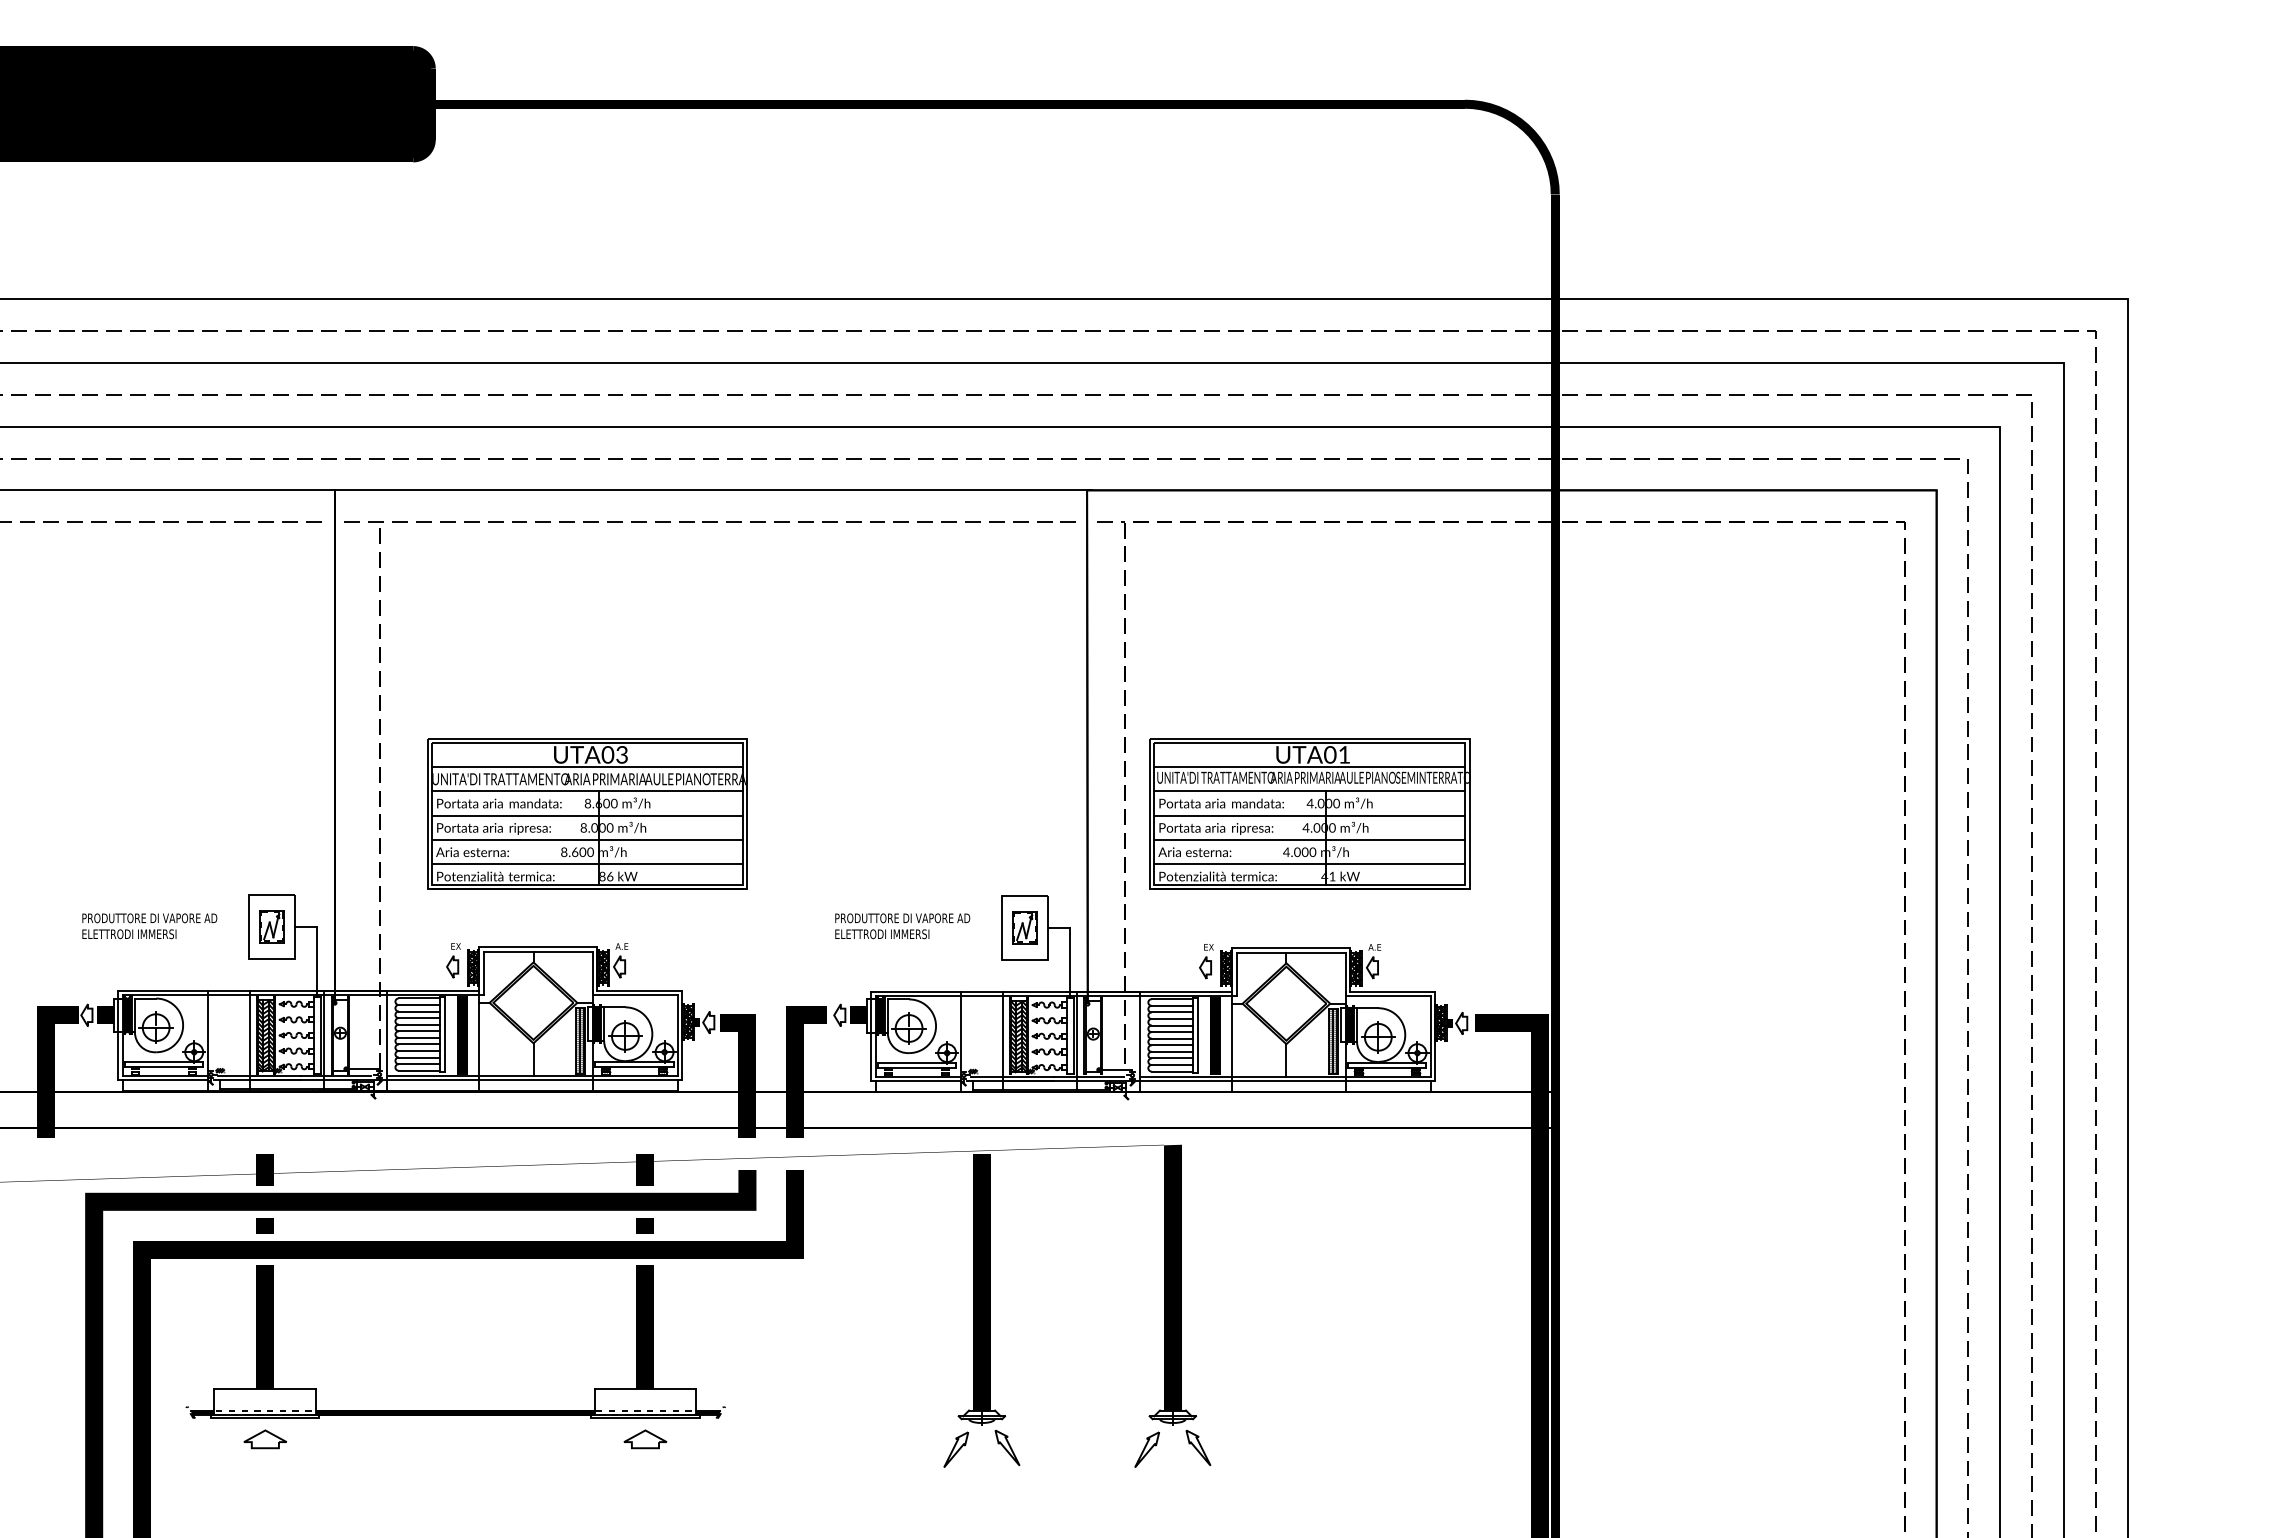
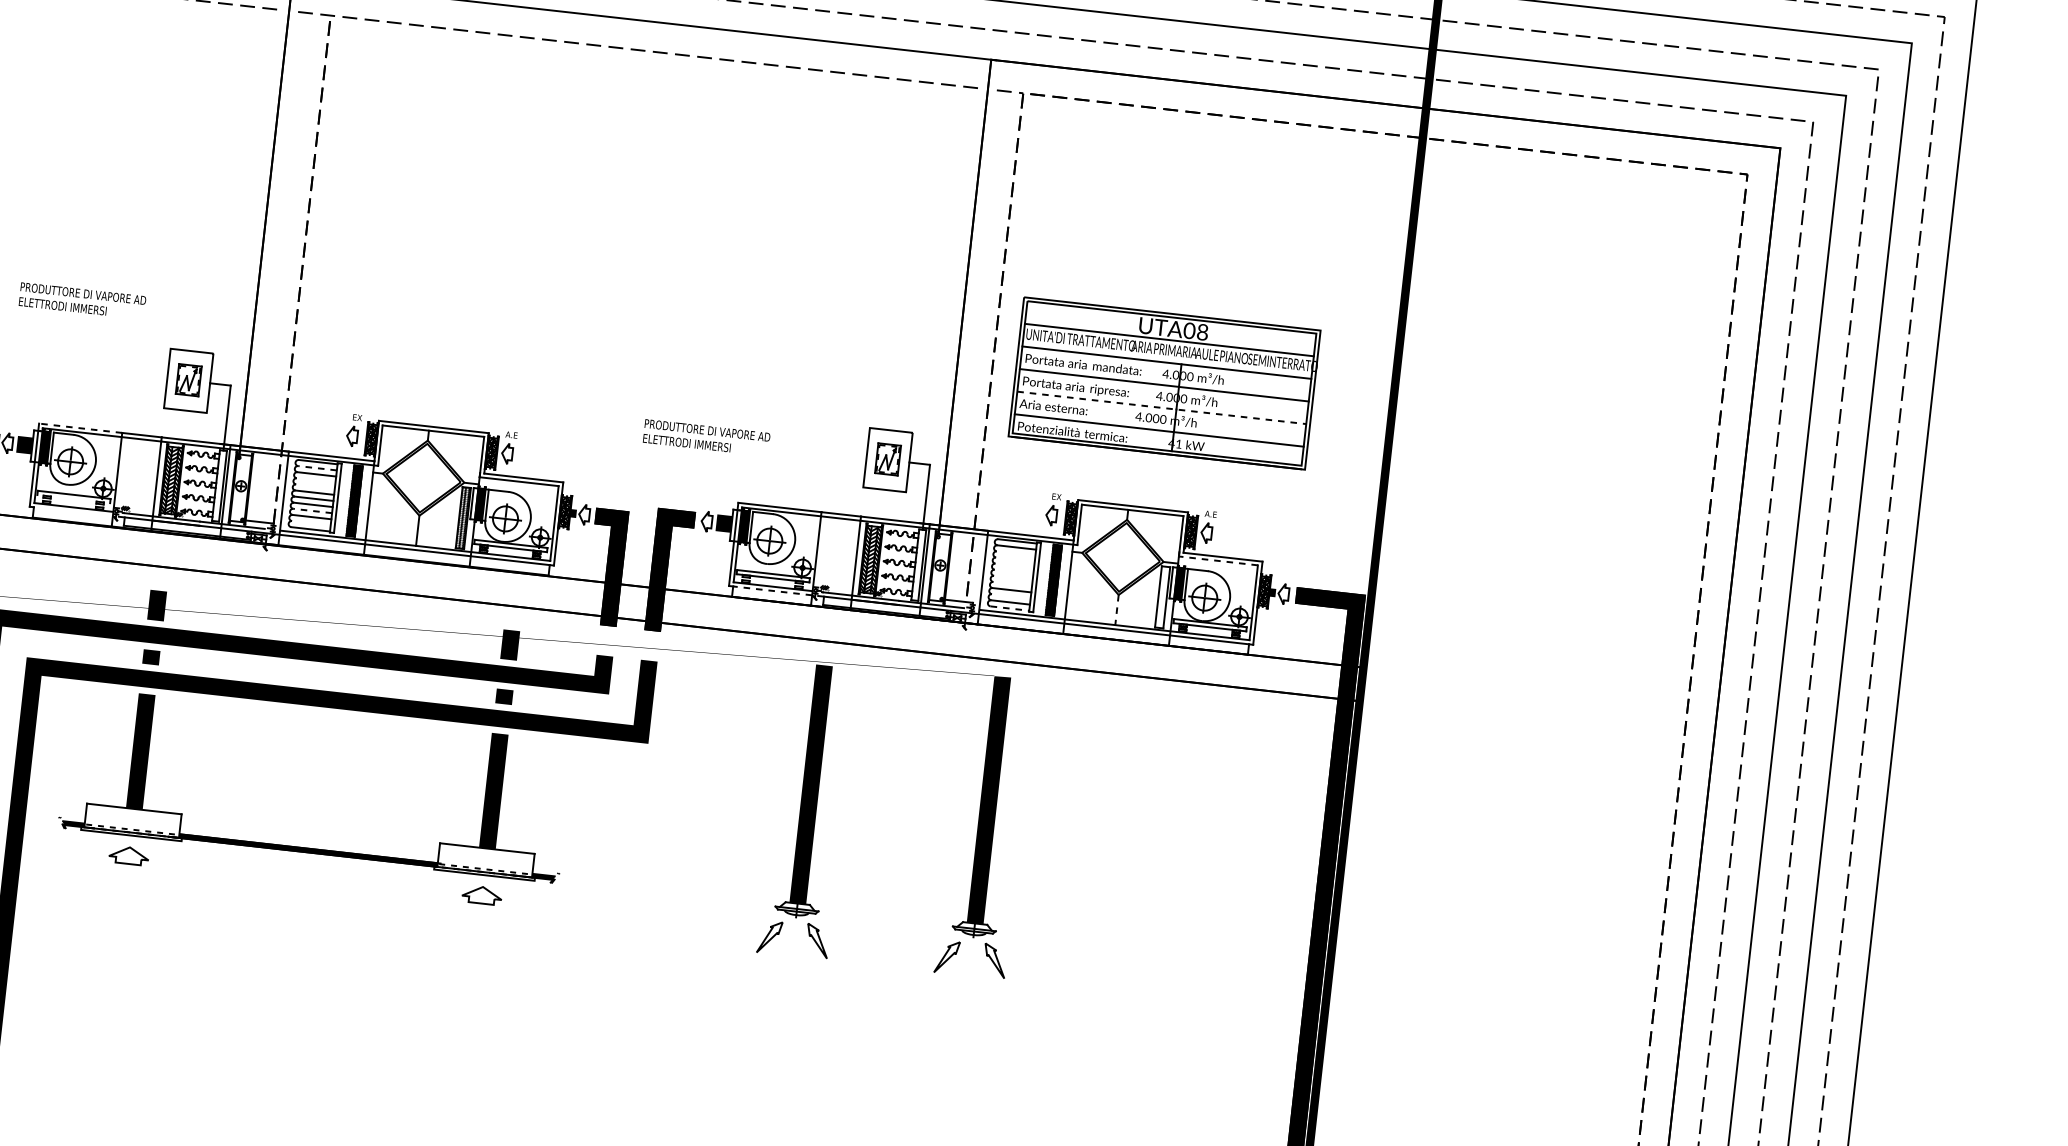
text: (1344, 754) -> (1202, 331), UTA01 -> UTA08
part: (587, 813) -> (493, 307), removed
line: (1309, 840) -> (1161, 408), solid -> dashed
text: (149, 926) -> (82, 301), moved
text: (902, 926) -> (706, 438), moved
line: (162, 990) -> (80, 428), solid -> dashed
line: (1388, 996) -> (1218, 561), solid -> dashed
line: (419, 1004) -> (317, 467), solid -> dashed
line: (1172, 1012) -> (1016, 553), removed
line: (419, 1018) -> (316, 480), removed
line: (1172, 1018) -> (1015, 559), removed
line: (419, 1024) -> (315, 486), removed
line: (1172, 1025) -> (1014, 565), removed
line: (1172, 1032) -> (1014, 572), removed
line: (1172, 1038) -> (1013, 577), removed
hatch: (1332, 1041) -> (1161, 597), removed
line: (1172, 1045) -> (1012, 584), removed
line: (419, 1051) -> (312, 511), solid -> dashed
line: (1172, 1058) -> (1011, 596), removed
line: (1286, 1060) -> (1117, 610), solid -> dashed
line: (419, 1064) -> (311, 523), removed
line: (163, 1066) -> (73, 498), removed
line: (1172, 1071) -> (1010, 608), solid -> dashed
line: (164, 1080) -> (72, 511), removed
line: (918, 1081) -> (773, 591), solid -> dashed

